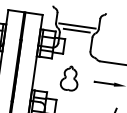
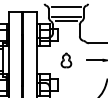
line: (79, 12) -> (66, 6), added
part: (70, 78) -> (66, 60), size x0.71

